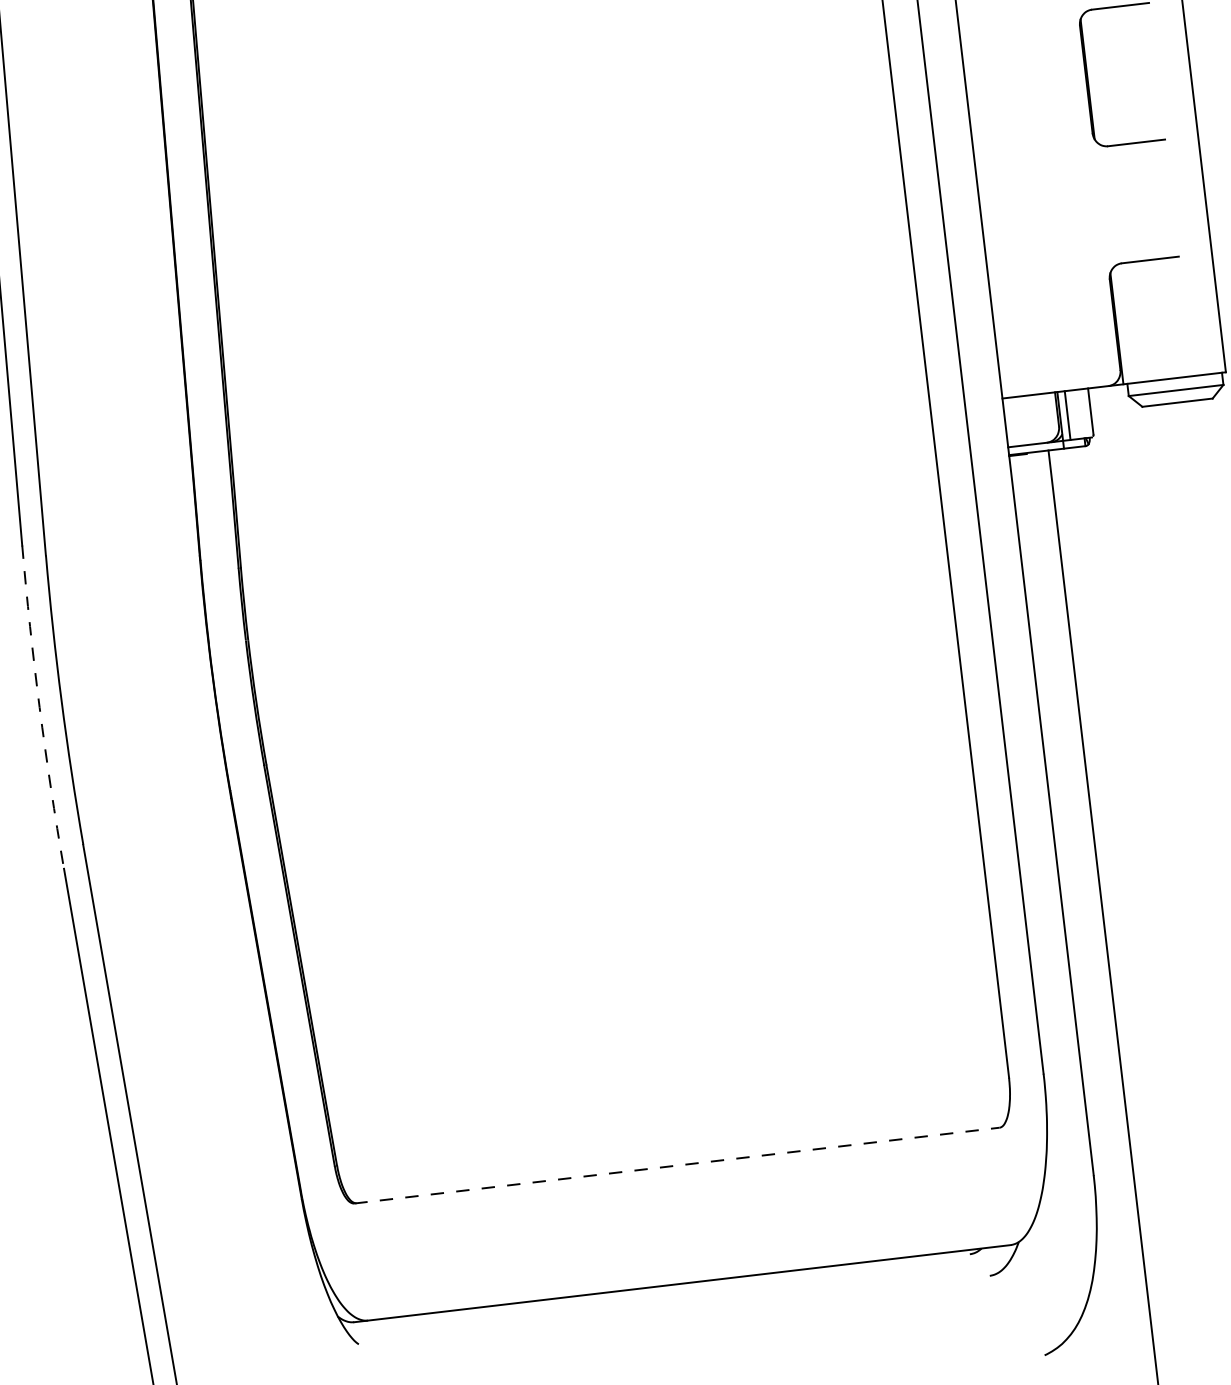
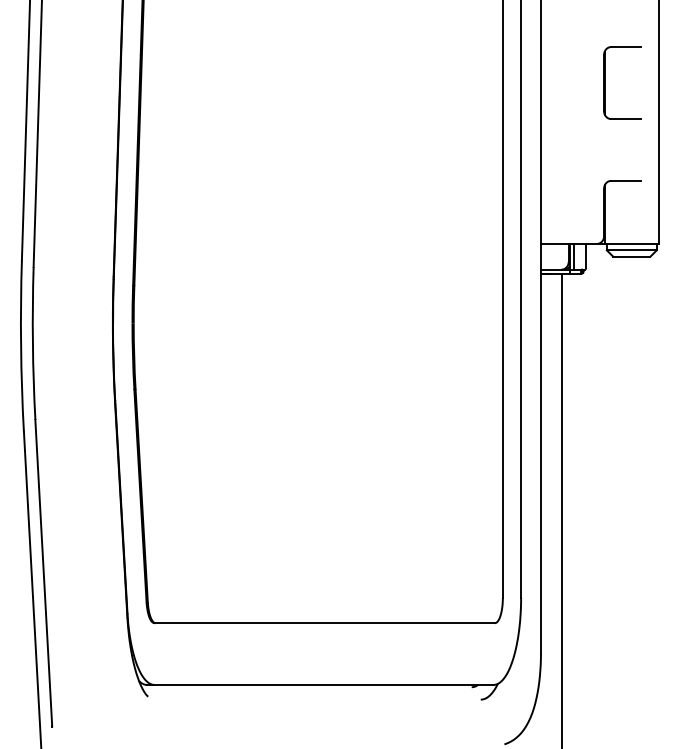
arc: (40, 706) -> (21, 345), dashed -> solid
line: (678, 1166) -> (325, 623), dashed -> solid

